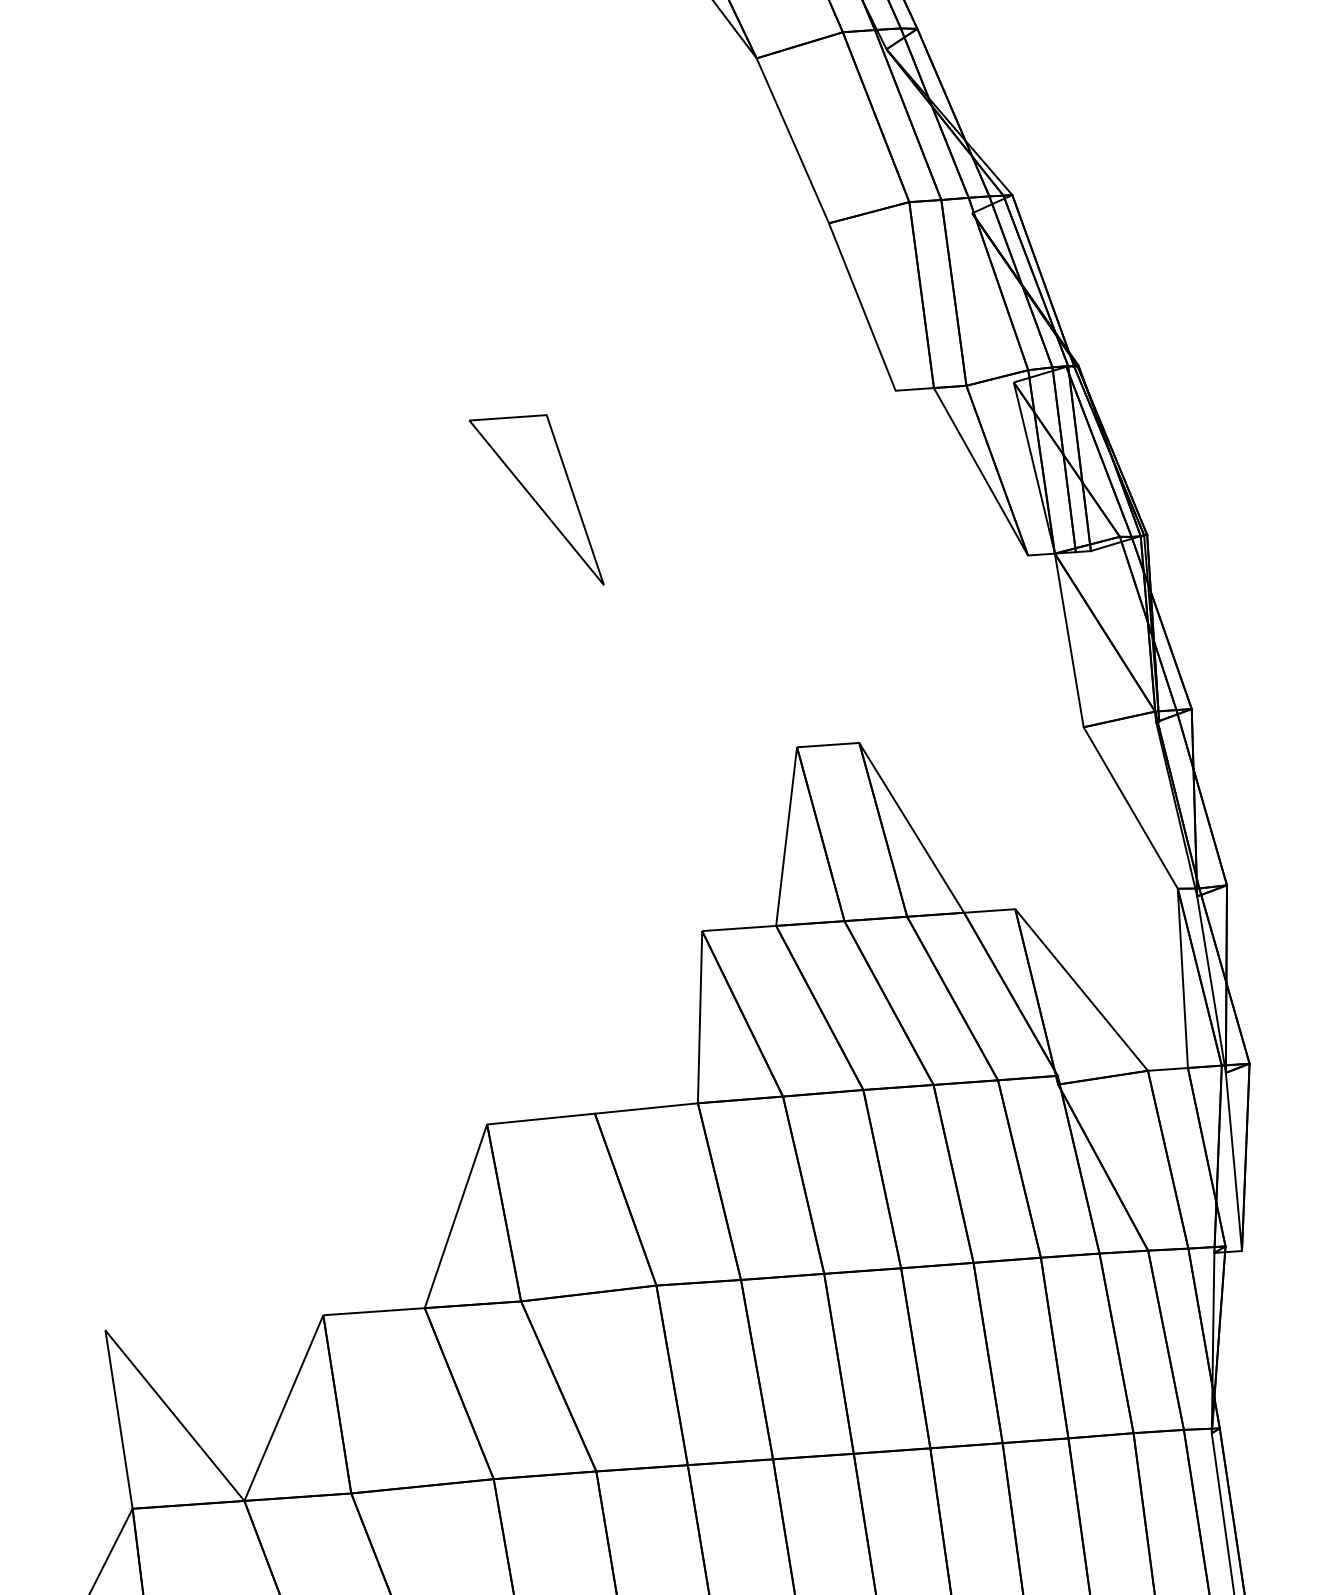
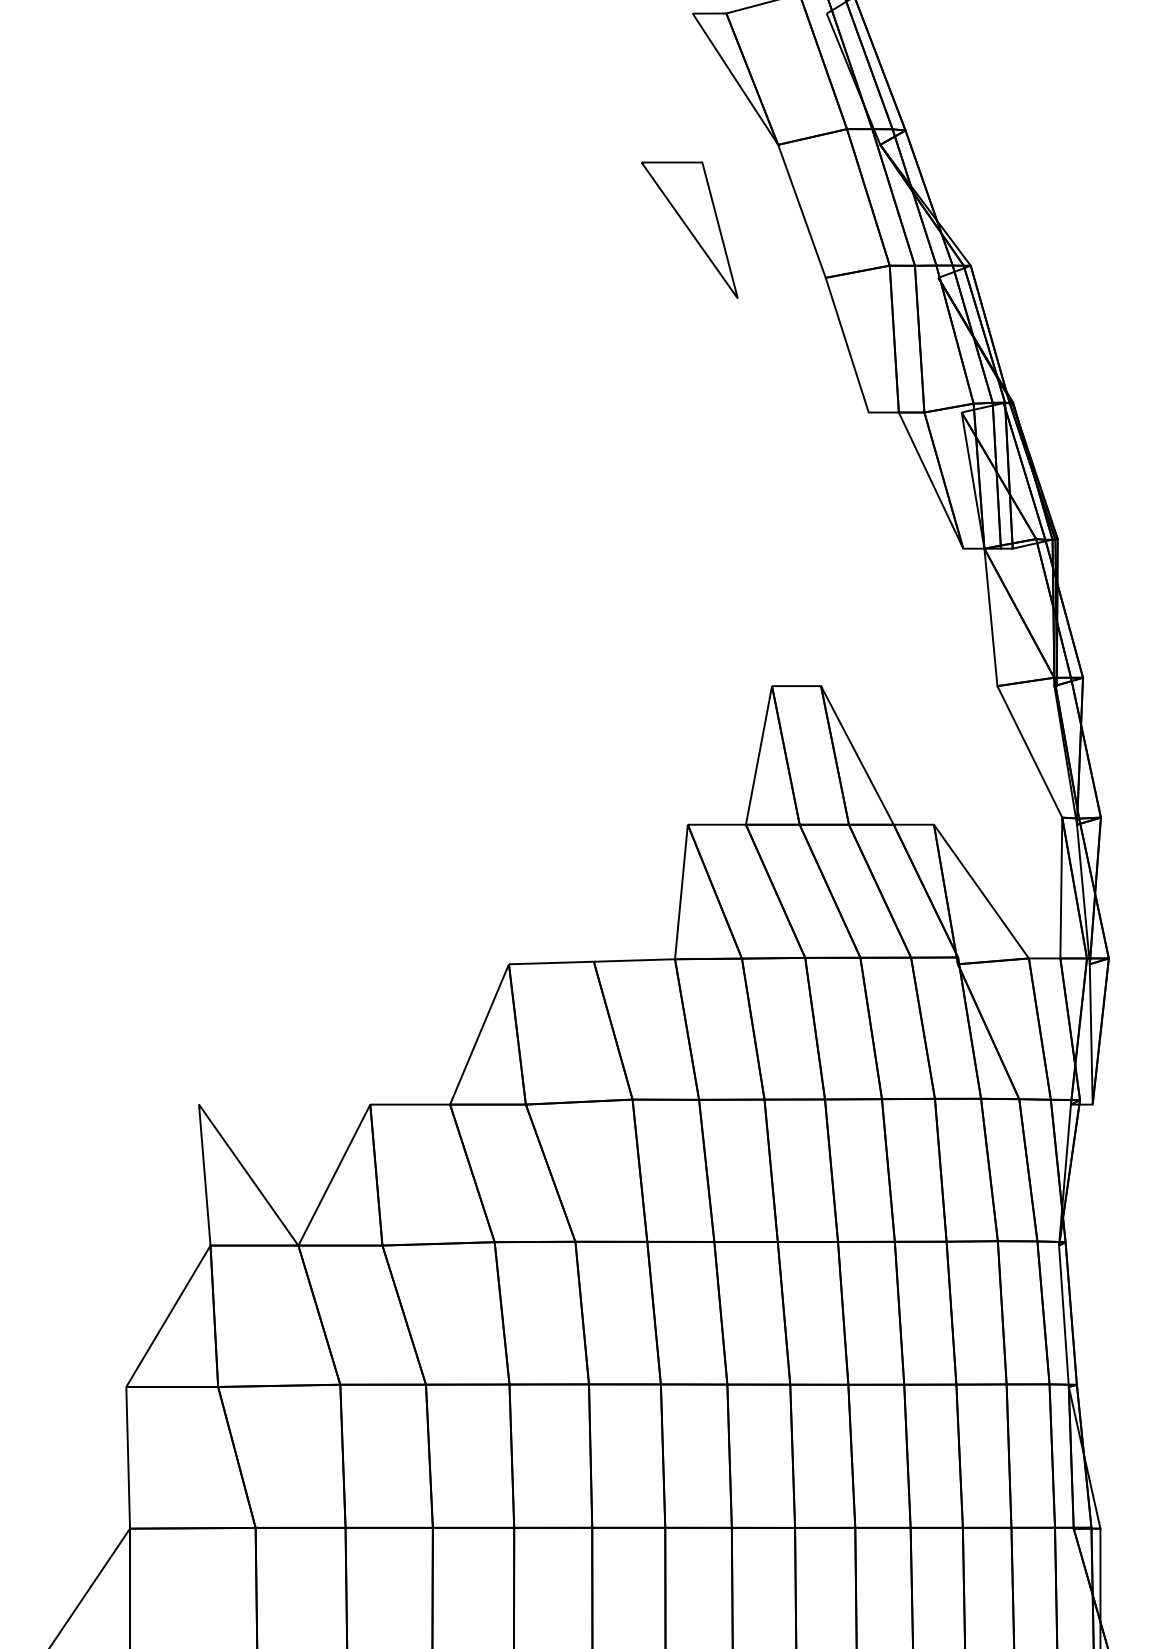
part: (536, 501) -> (689, 229), moved

